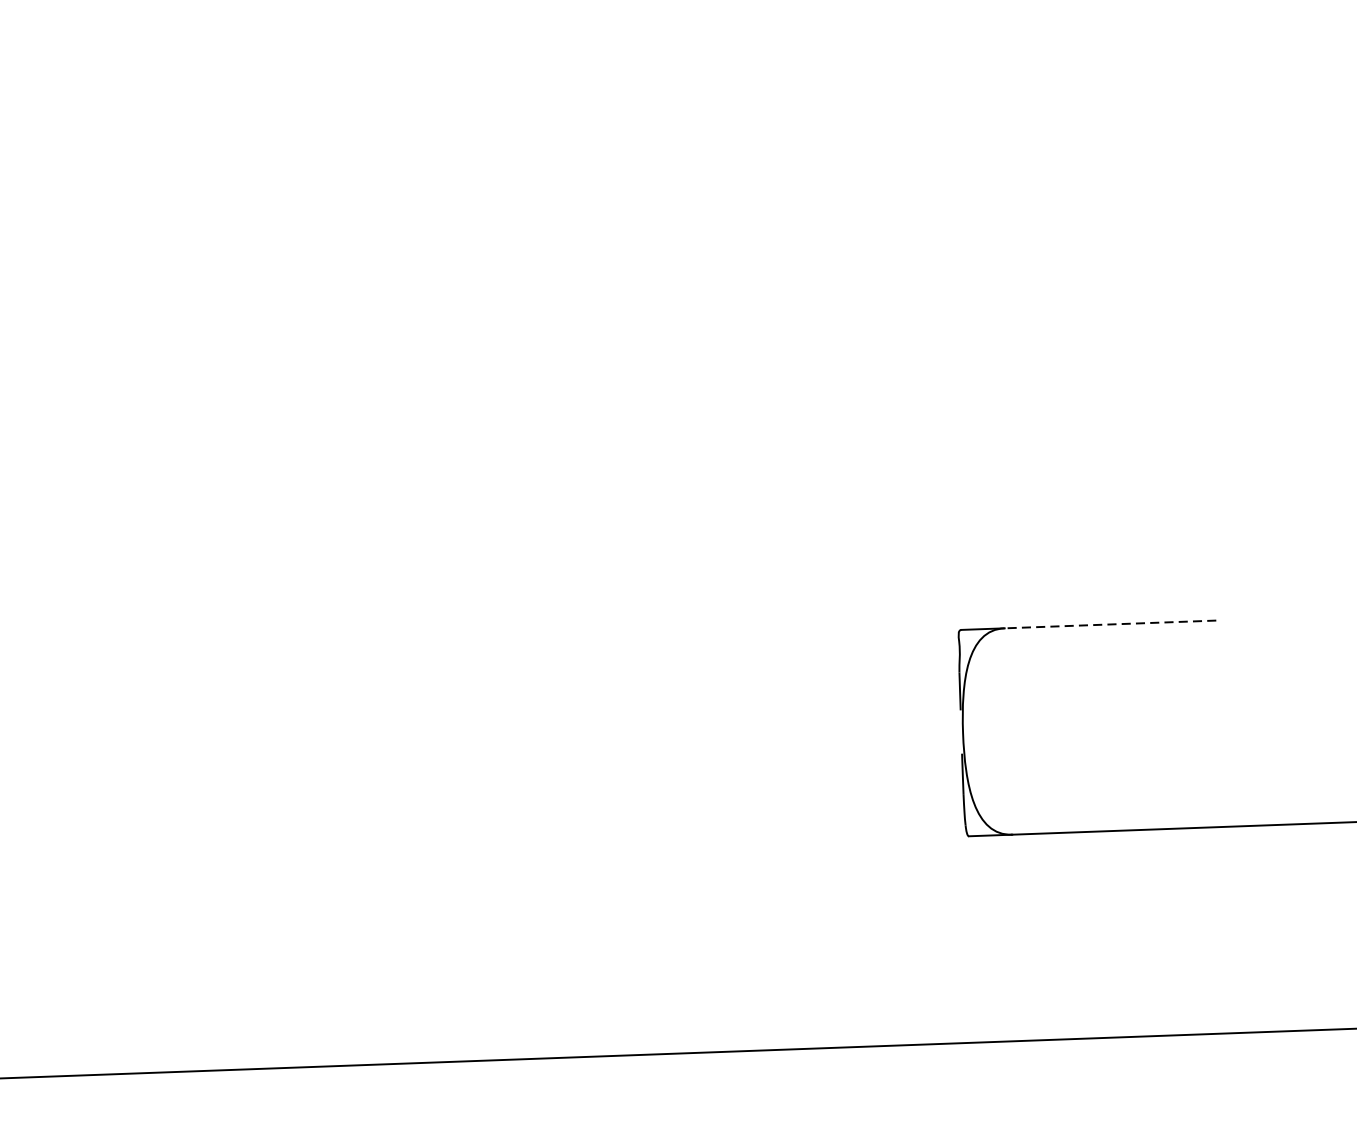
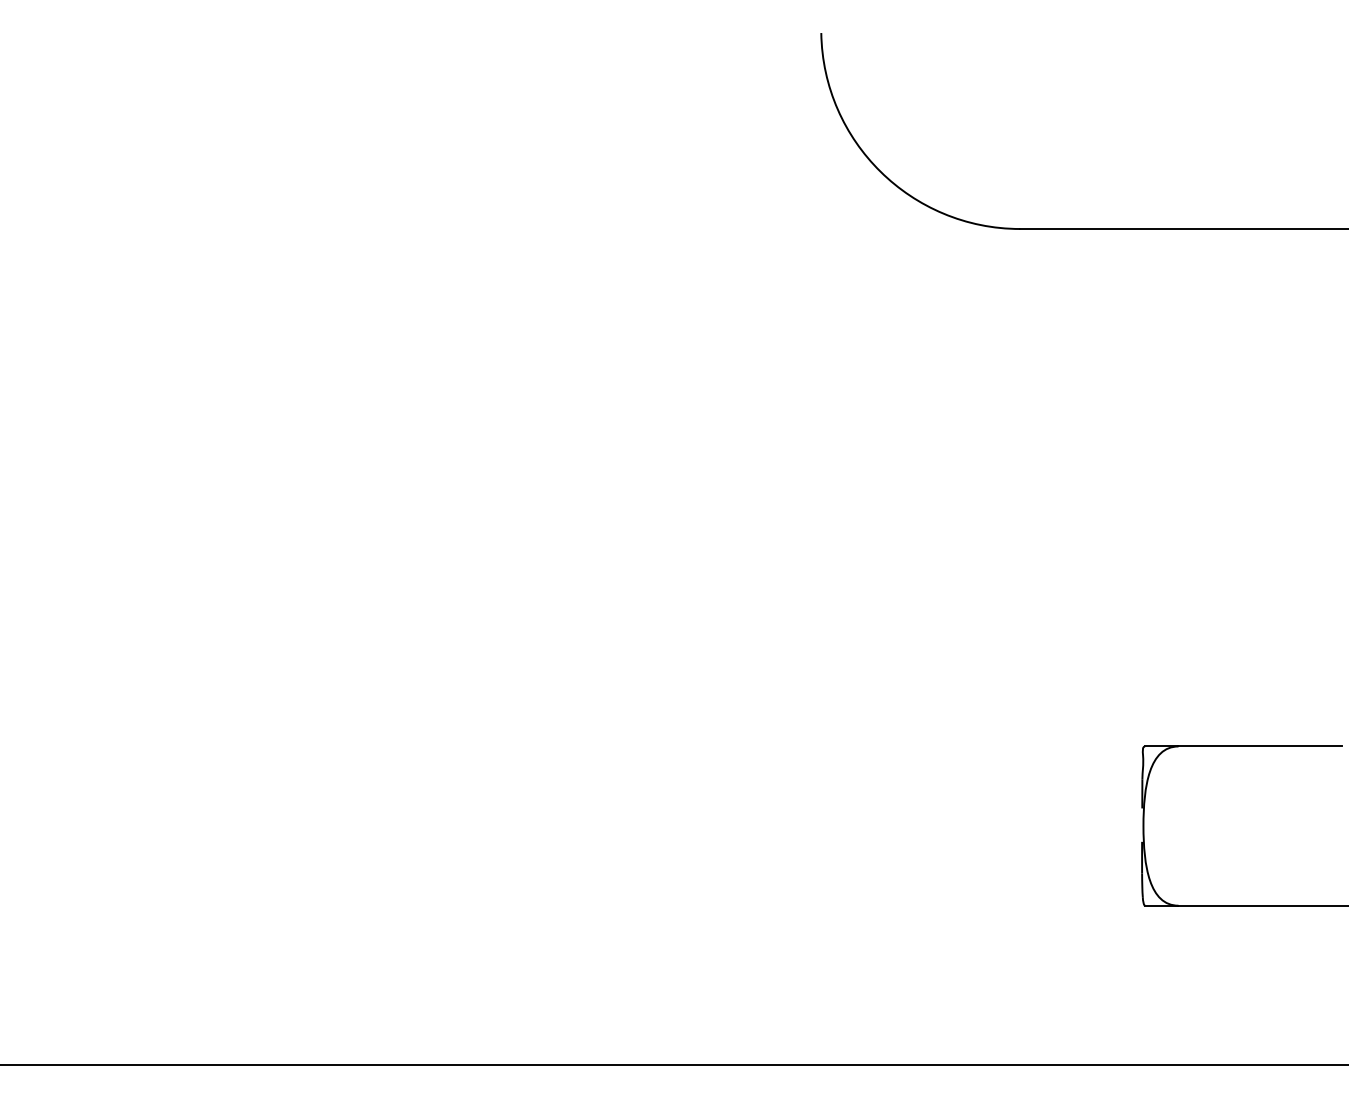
line: (1110, 624) -> (1260, 746), dashed -> solid

